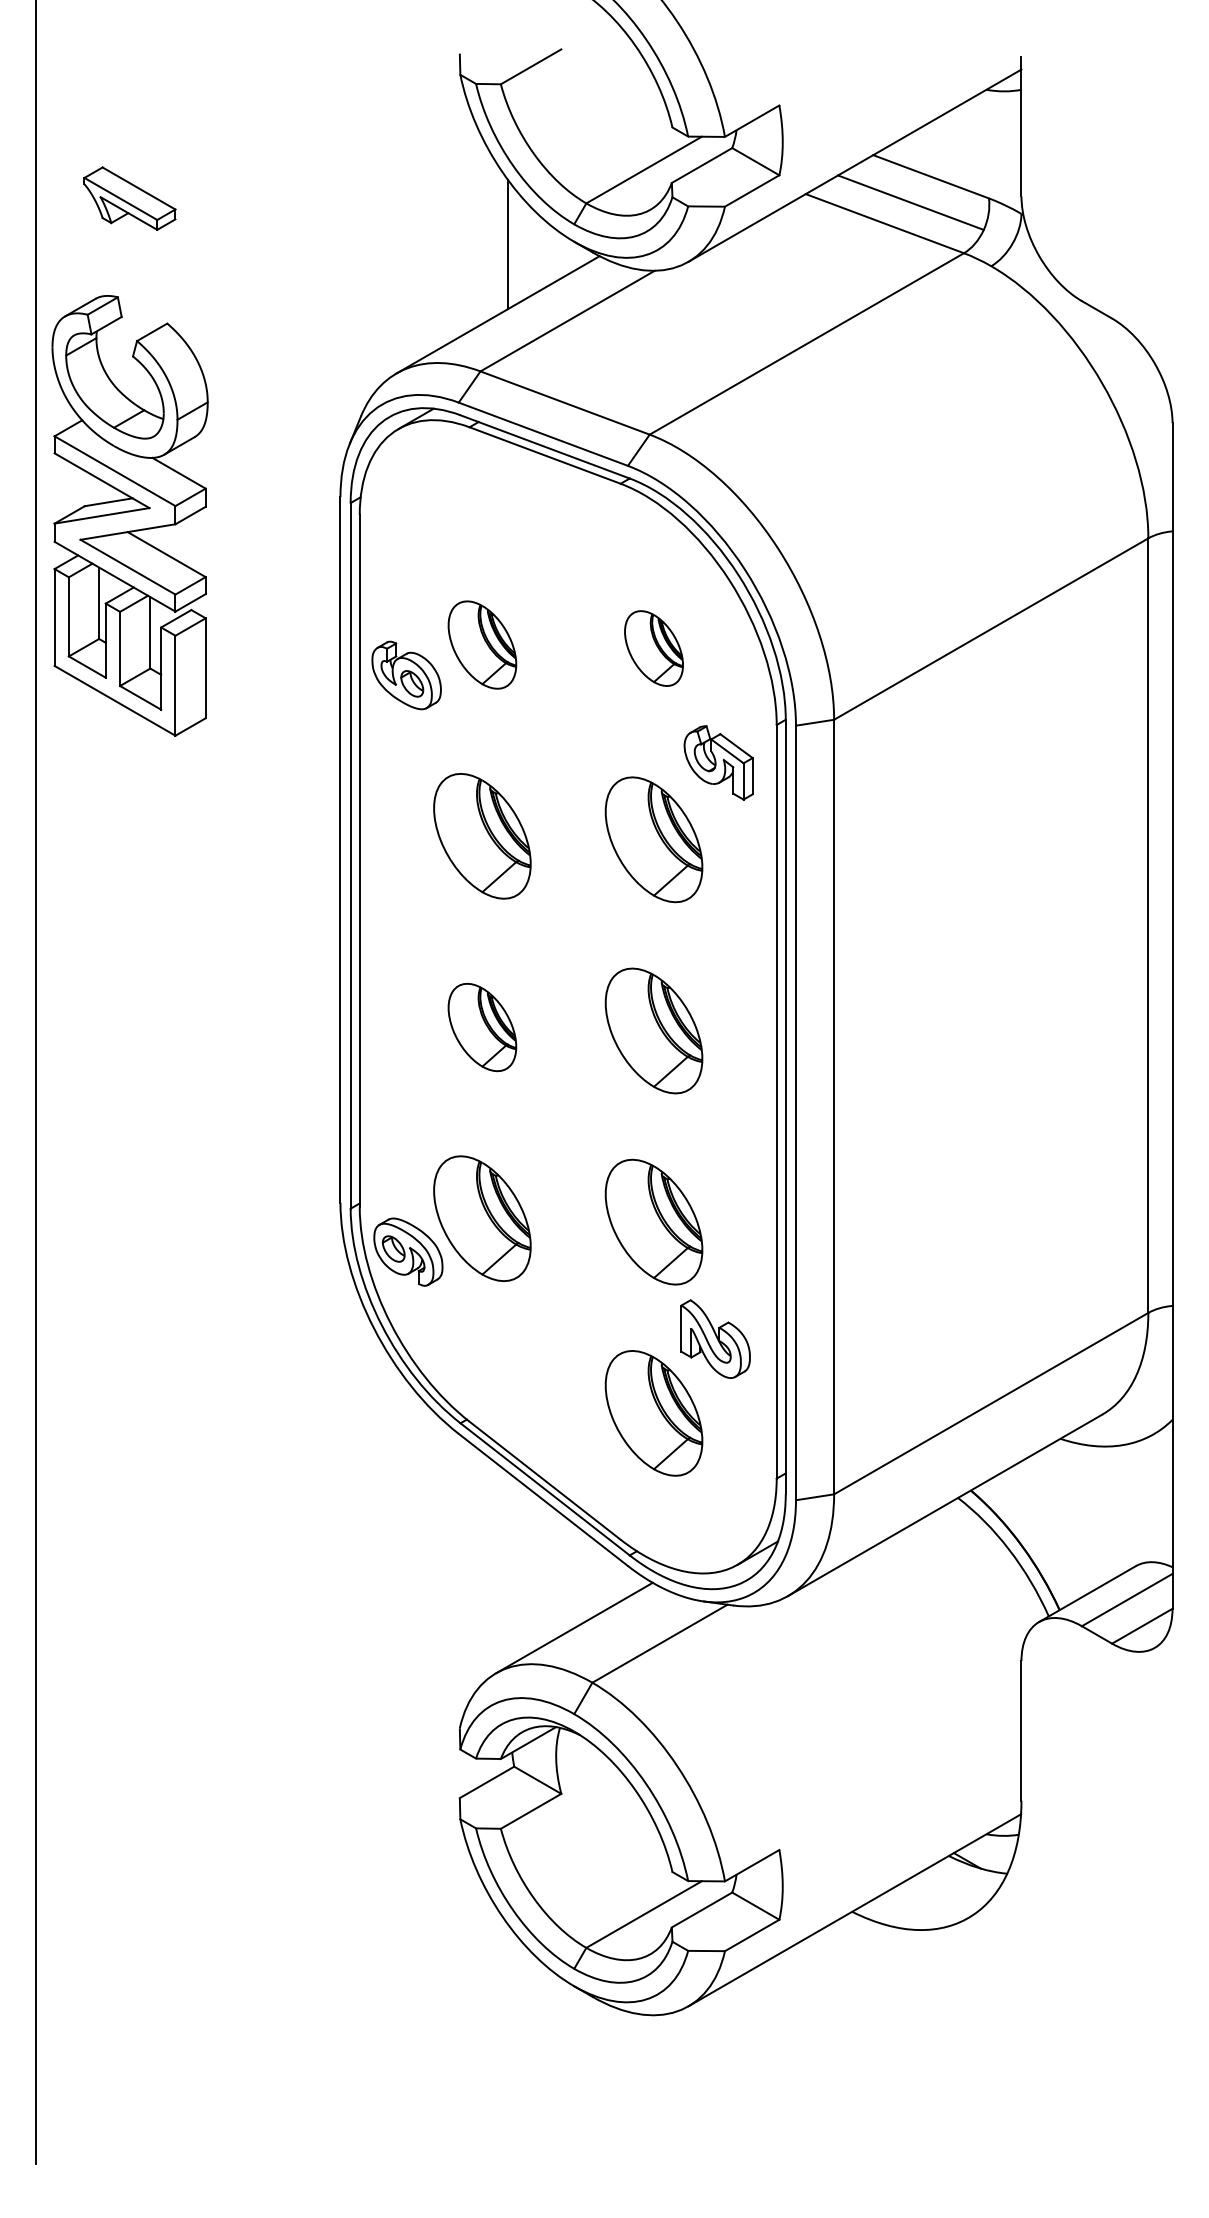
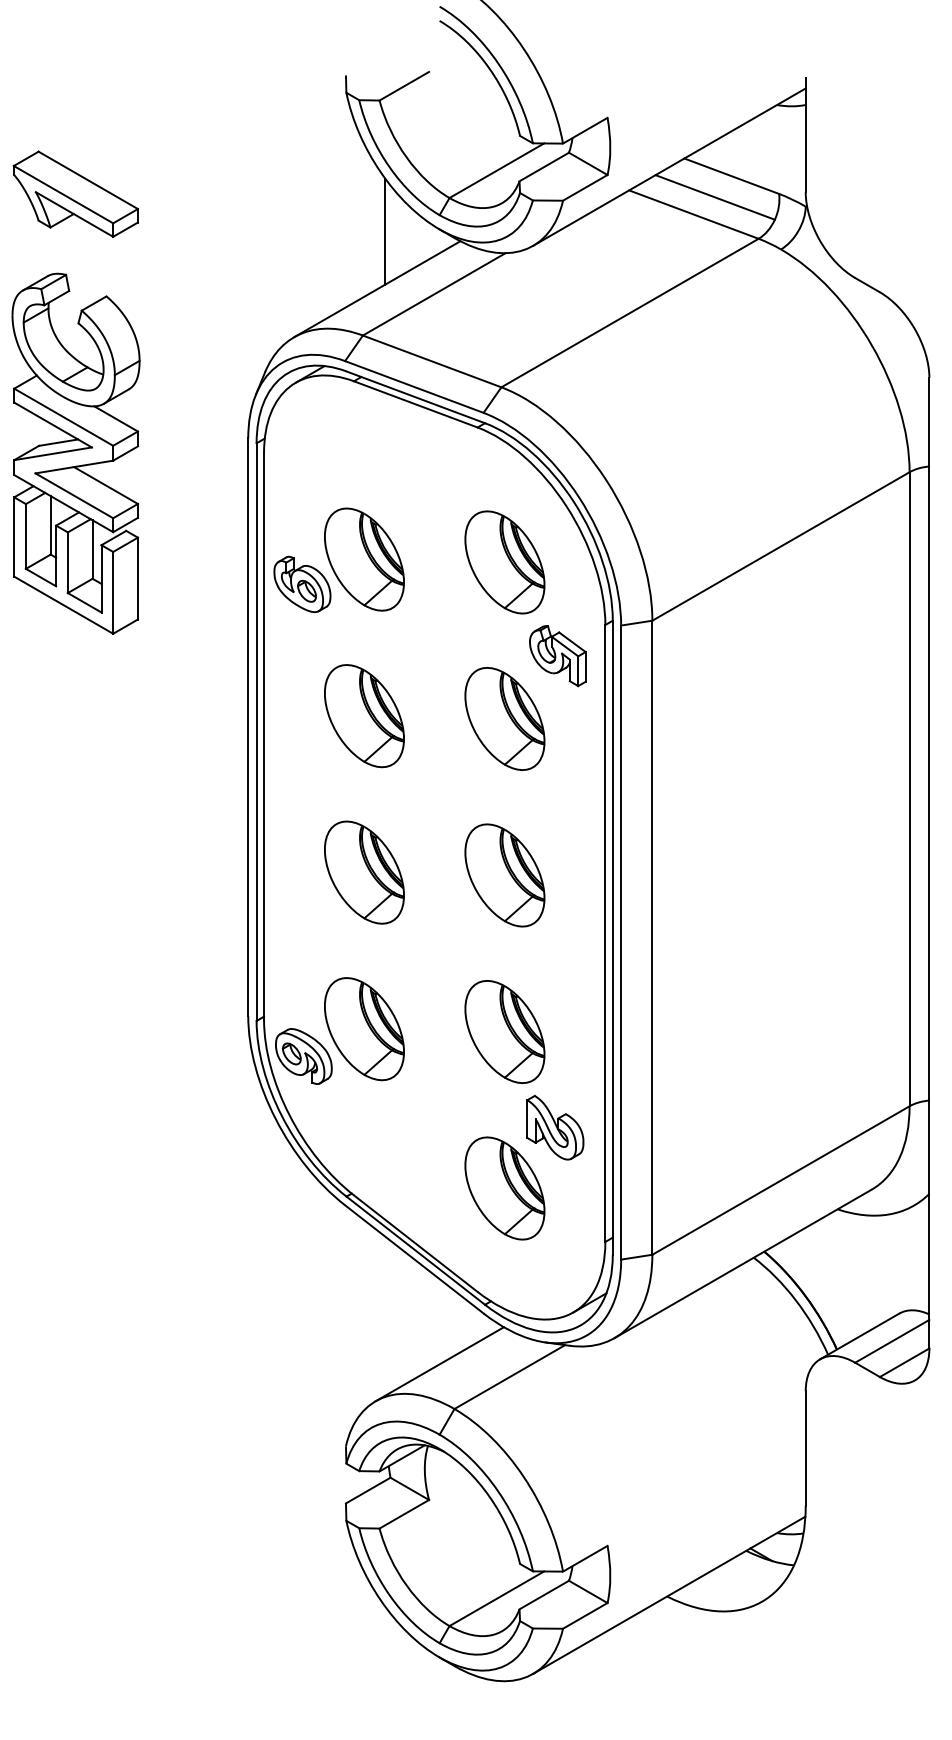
part: (129, 198) -> (75, 194), size x1.67
part: (482, 644) -> (364, 559), size x1.43
part: (653, 648) -> (504, 562), size x1.67
part: (482, 1027) -> (364, 872), size x1.43

